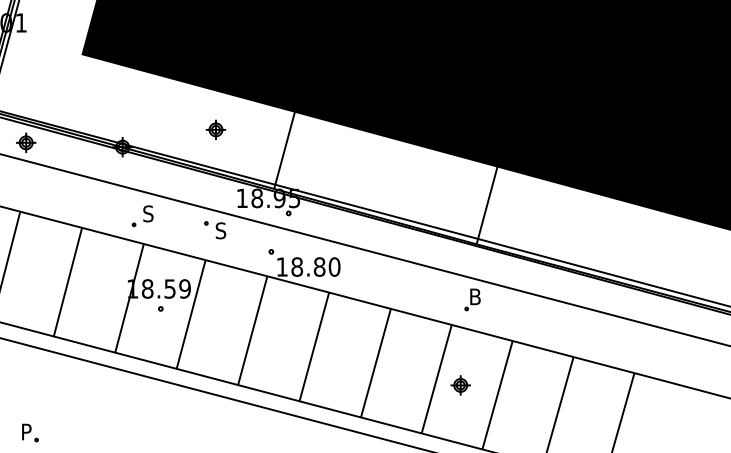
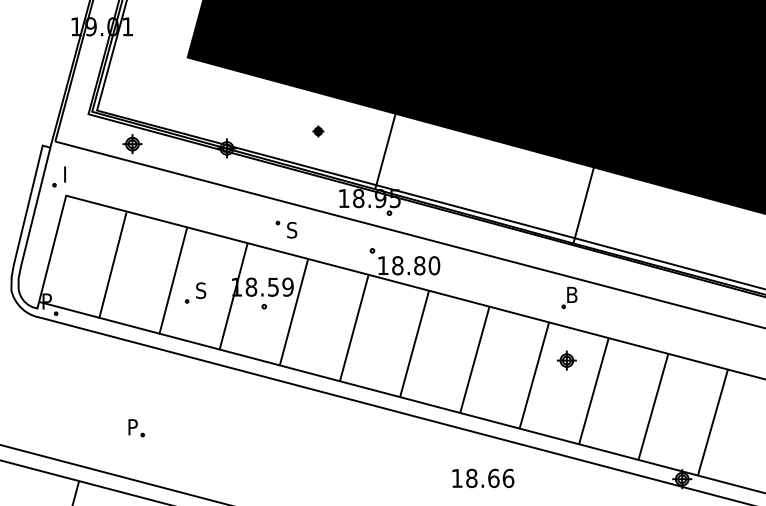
part: (216, 129) -> (318, 131), size x0.6
part: (142, 215) -> (195, 292), moved
part: (215, 230) -> (286, 229), moved
part: (460, 385) -> (566, 360), moved

